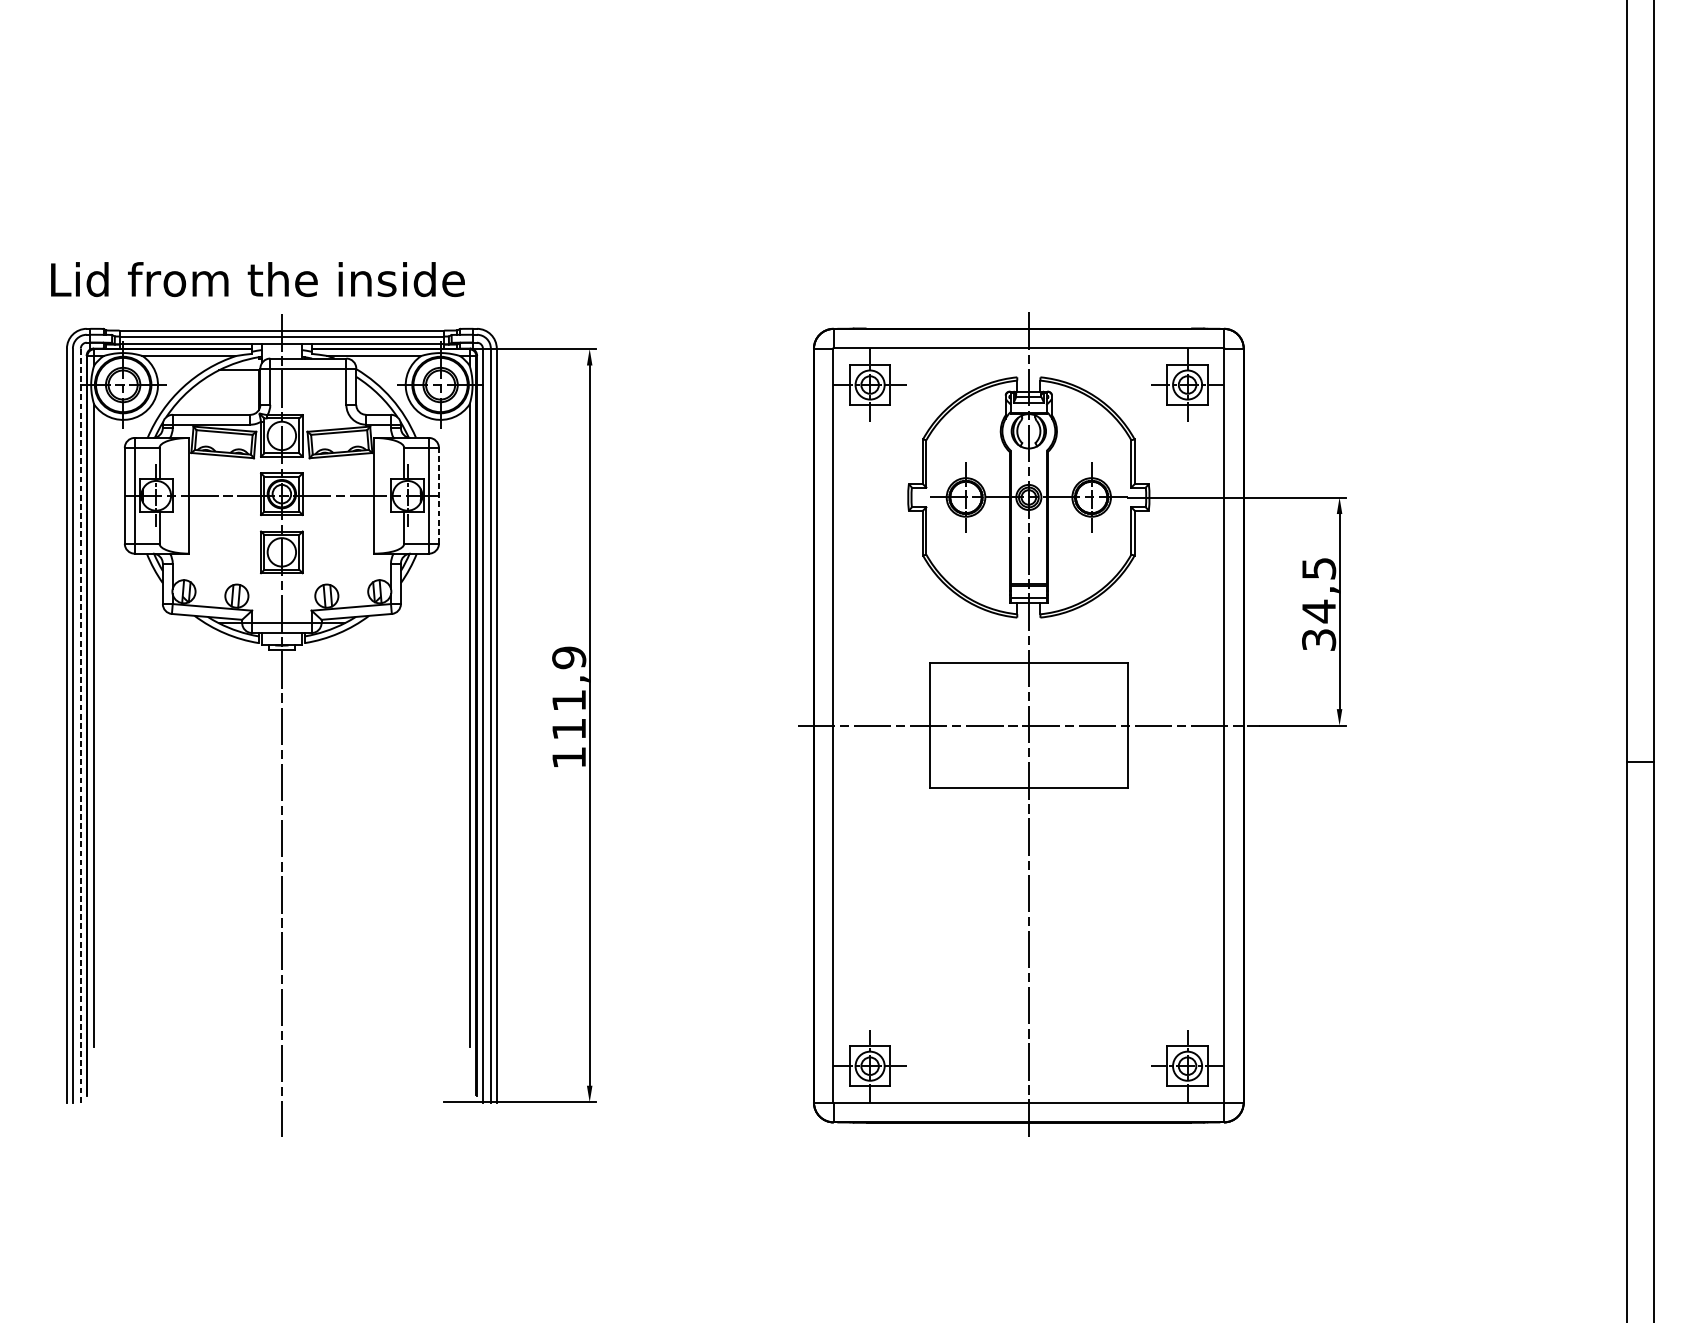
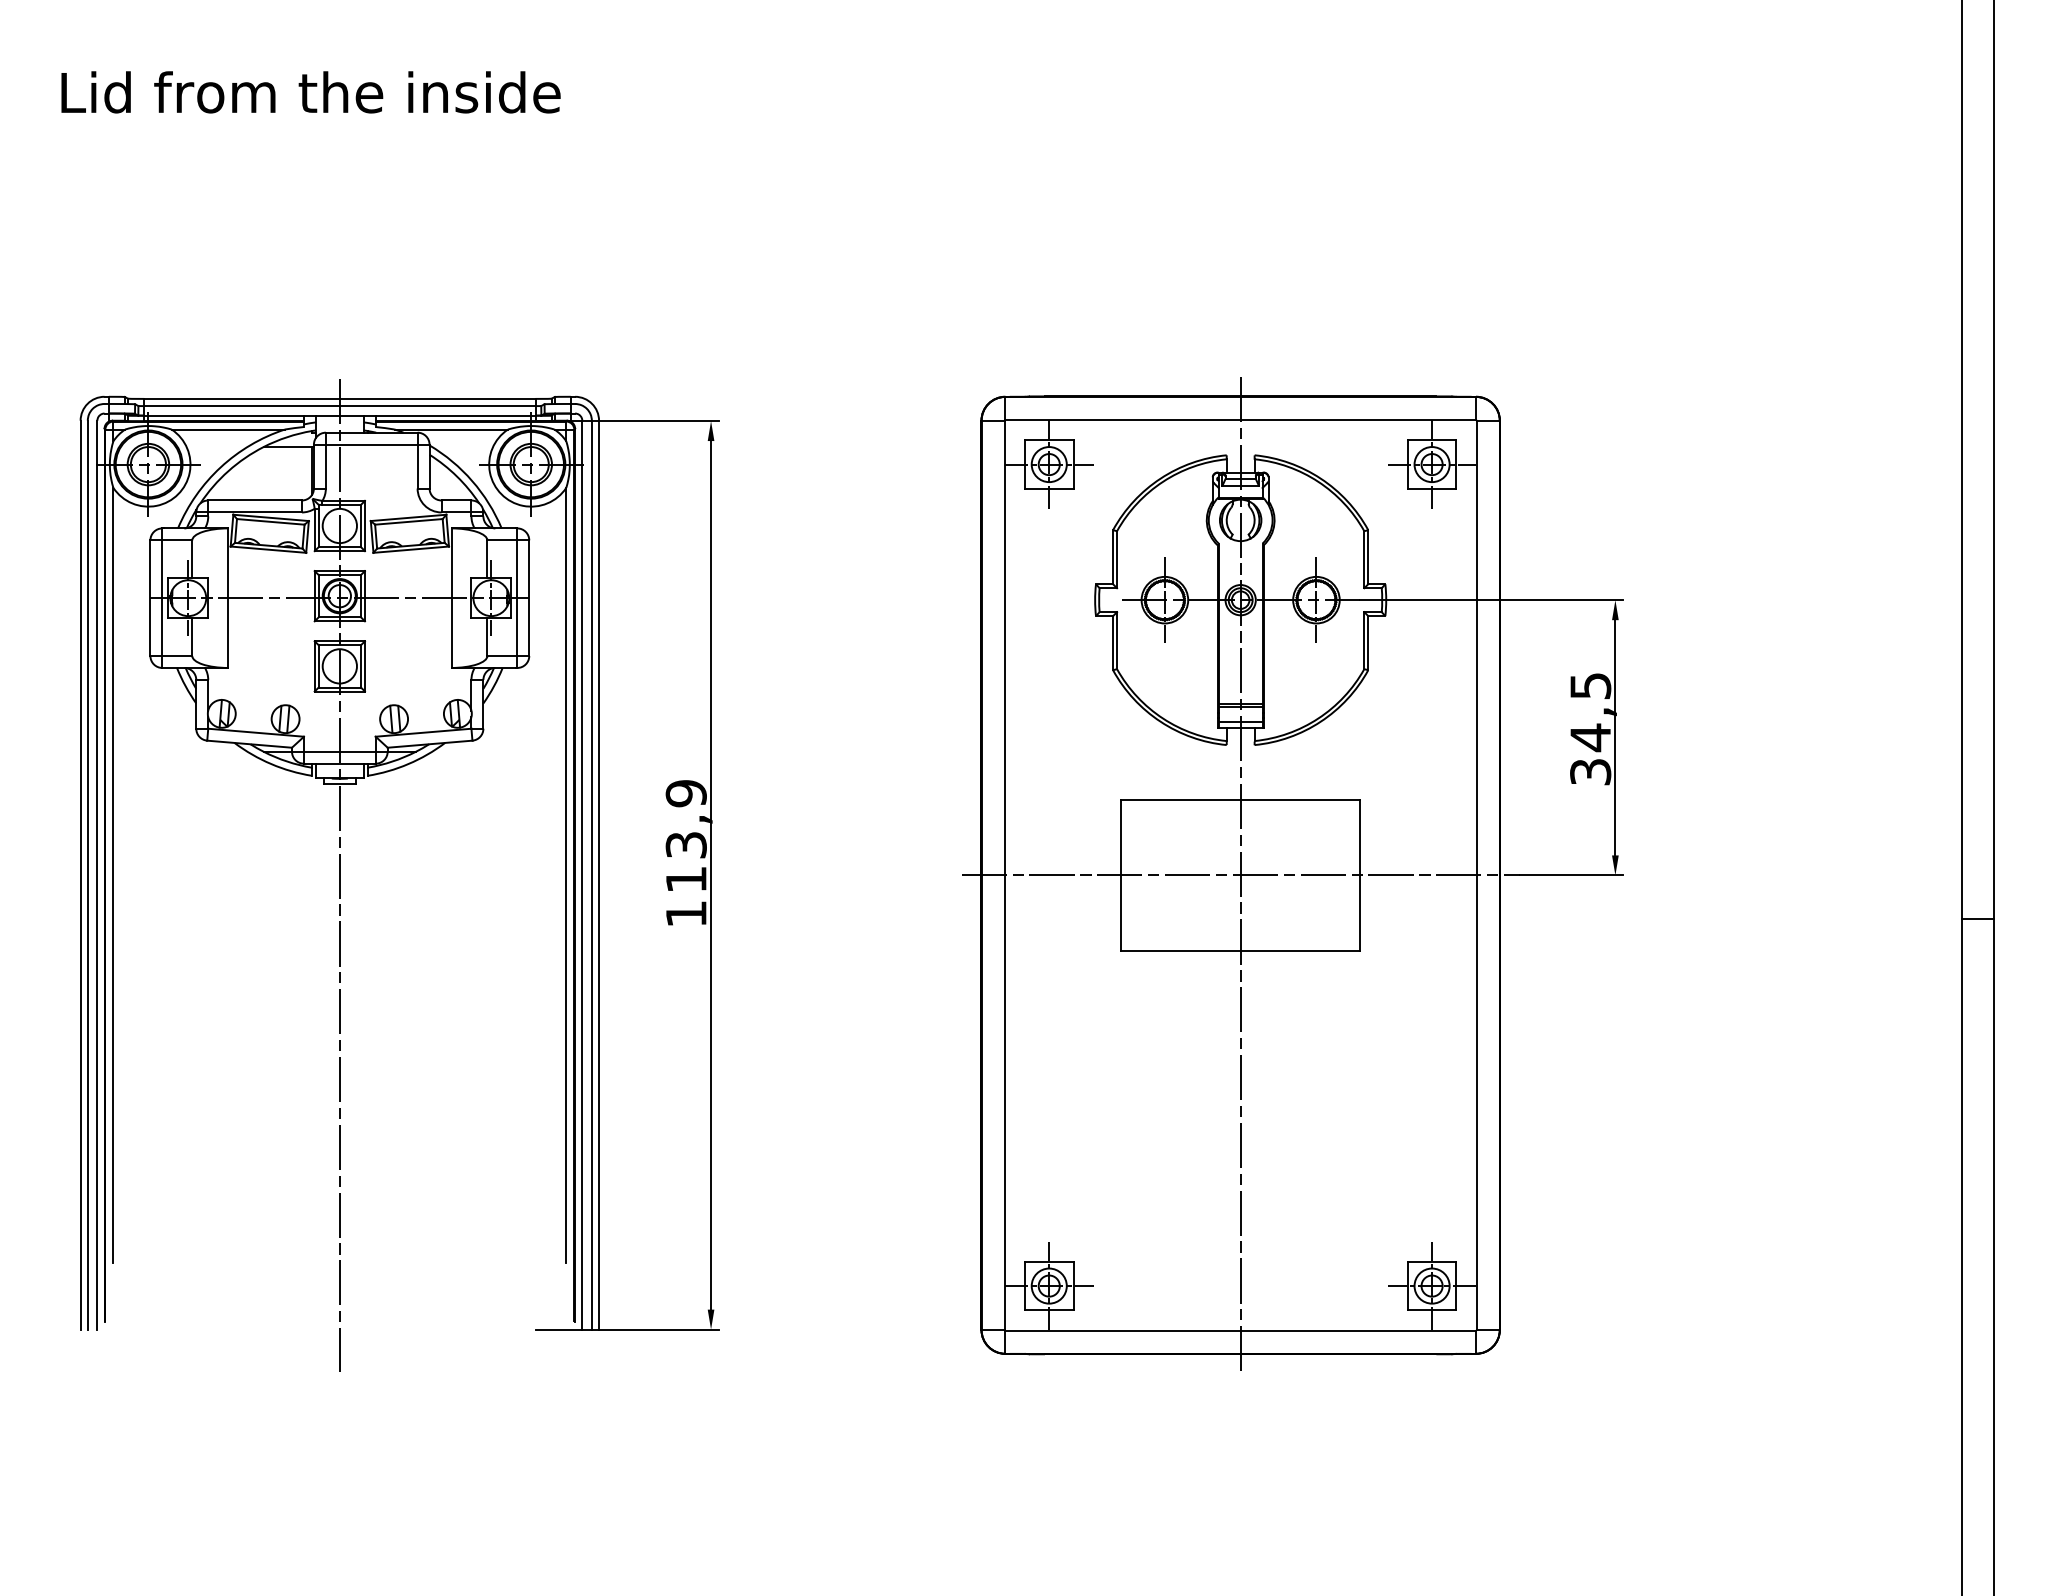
text: (257, 279) -> (310, 92), moved
line: (439, 496) -> (529, 598), dashed -> solid
text: (568, 700) -> (685, 845), 111,9 -> 113,9
line: (80, 725) -> (97, 875), dashed -> solid

